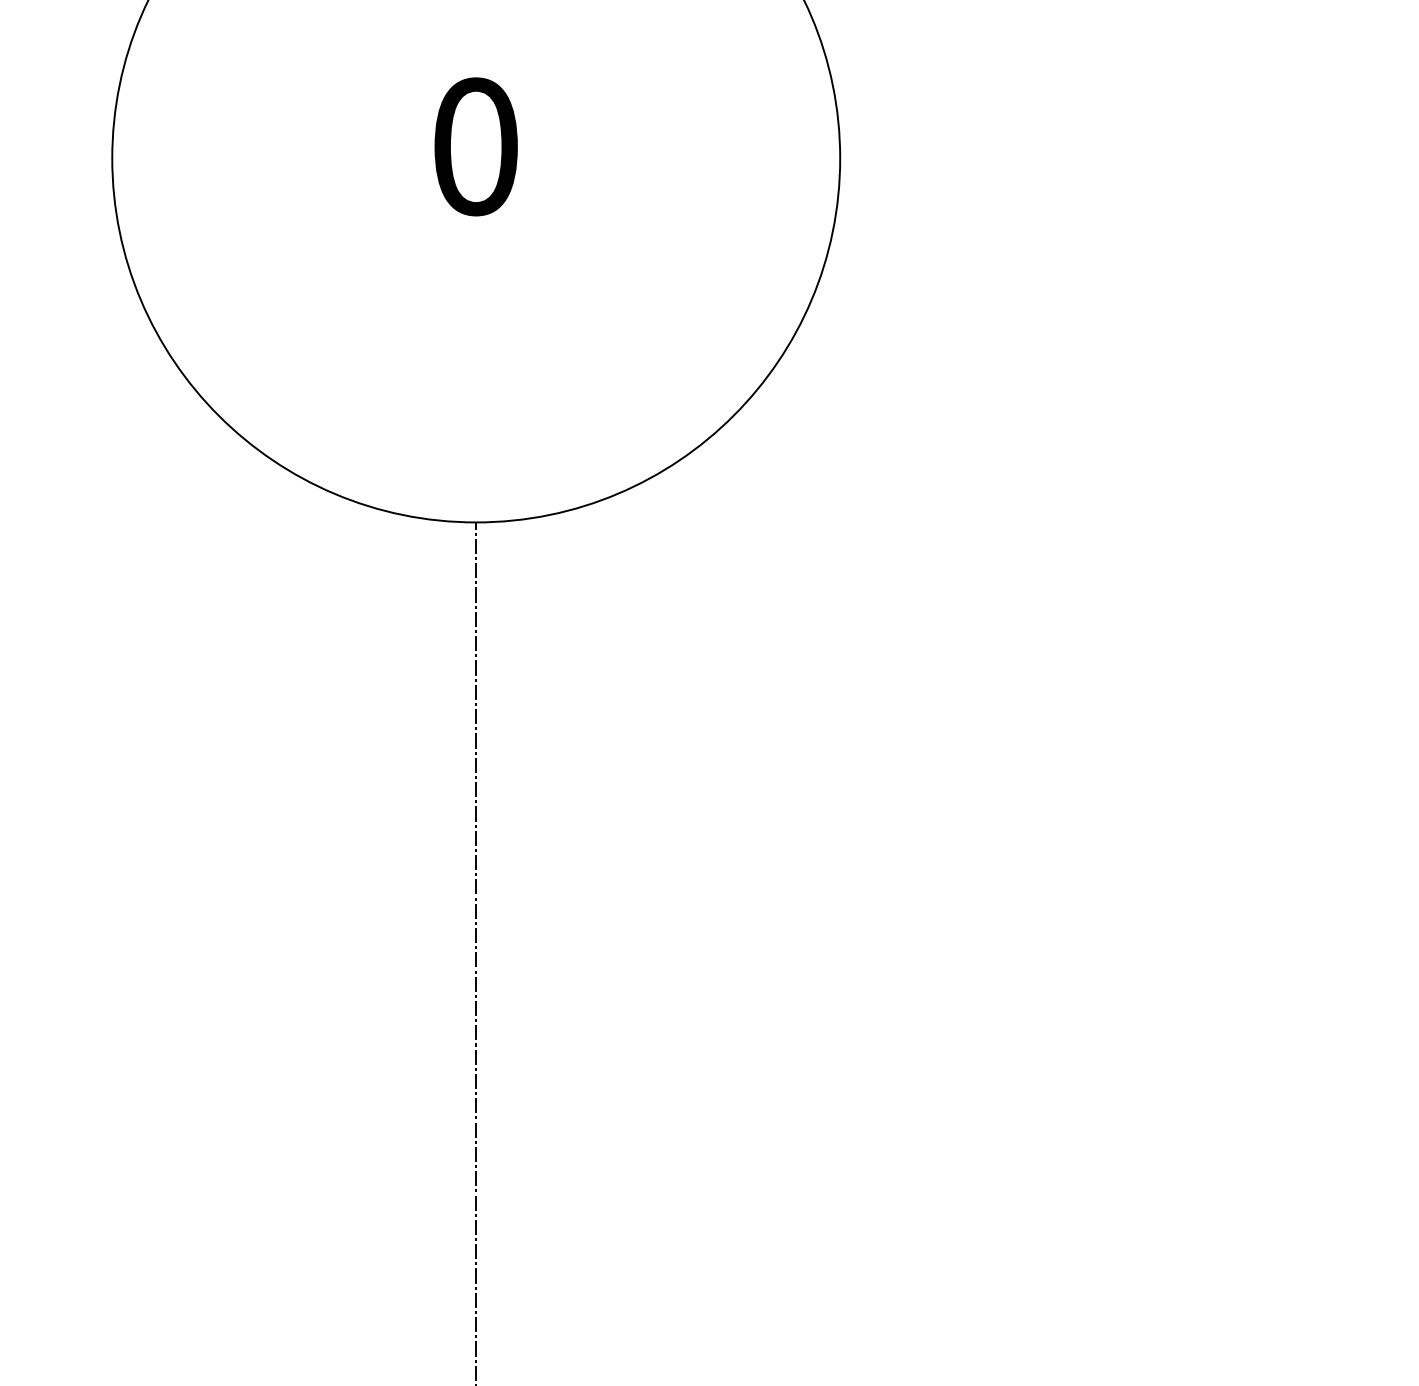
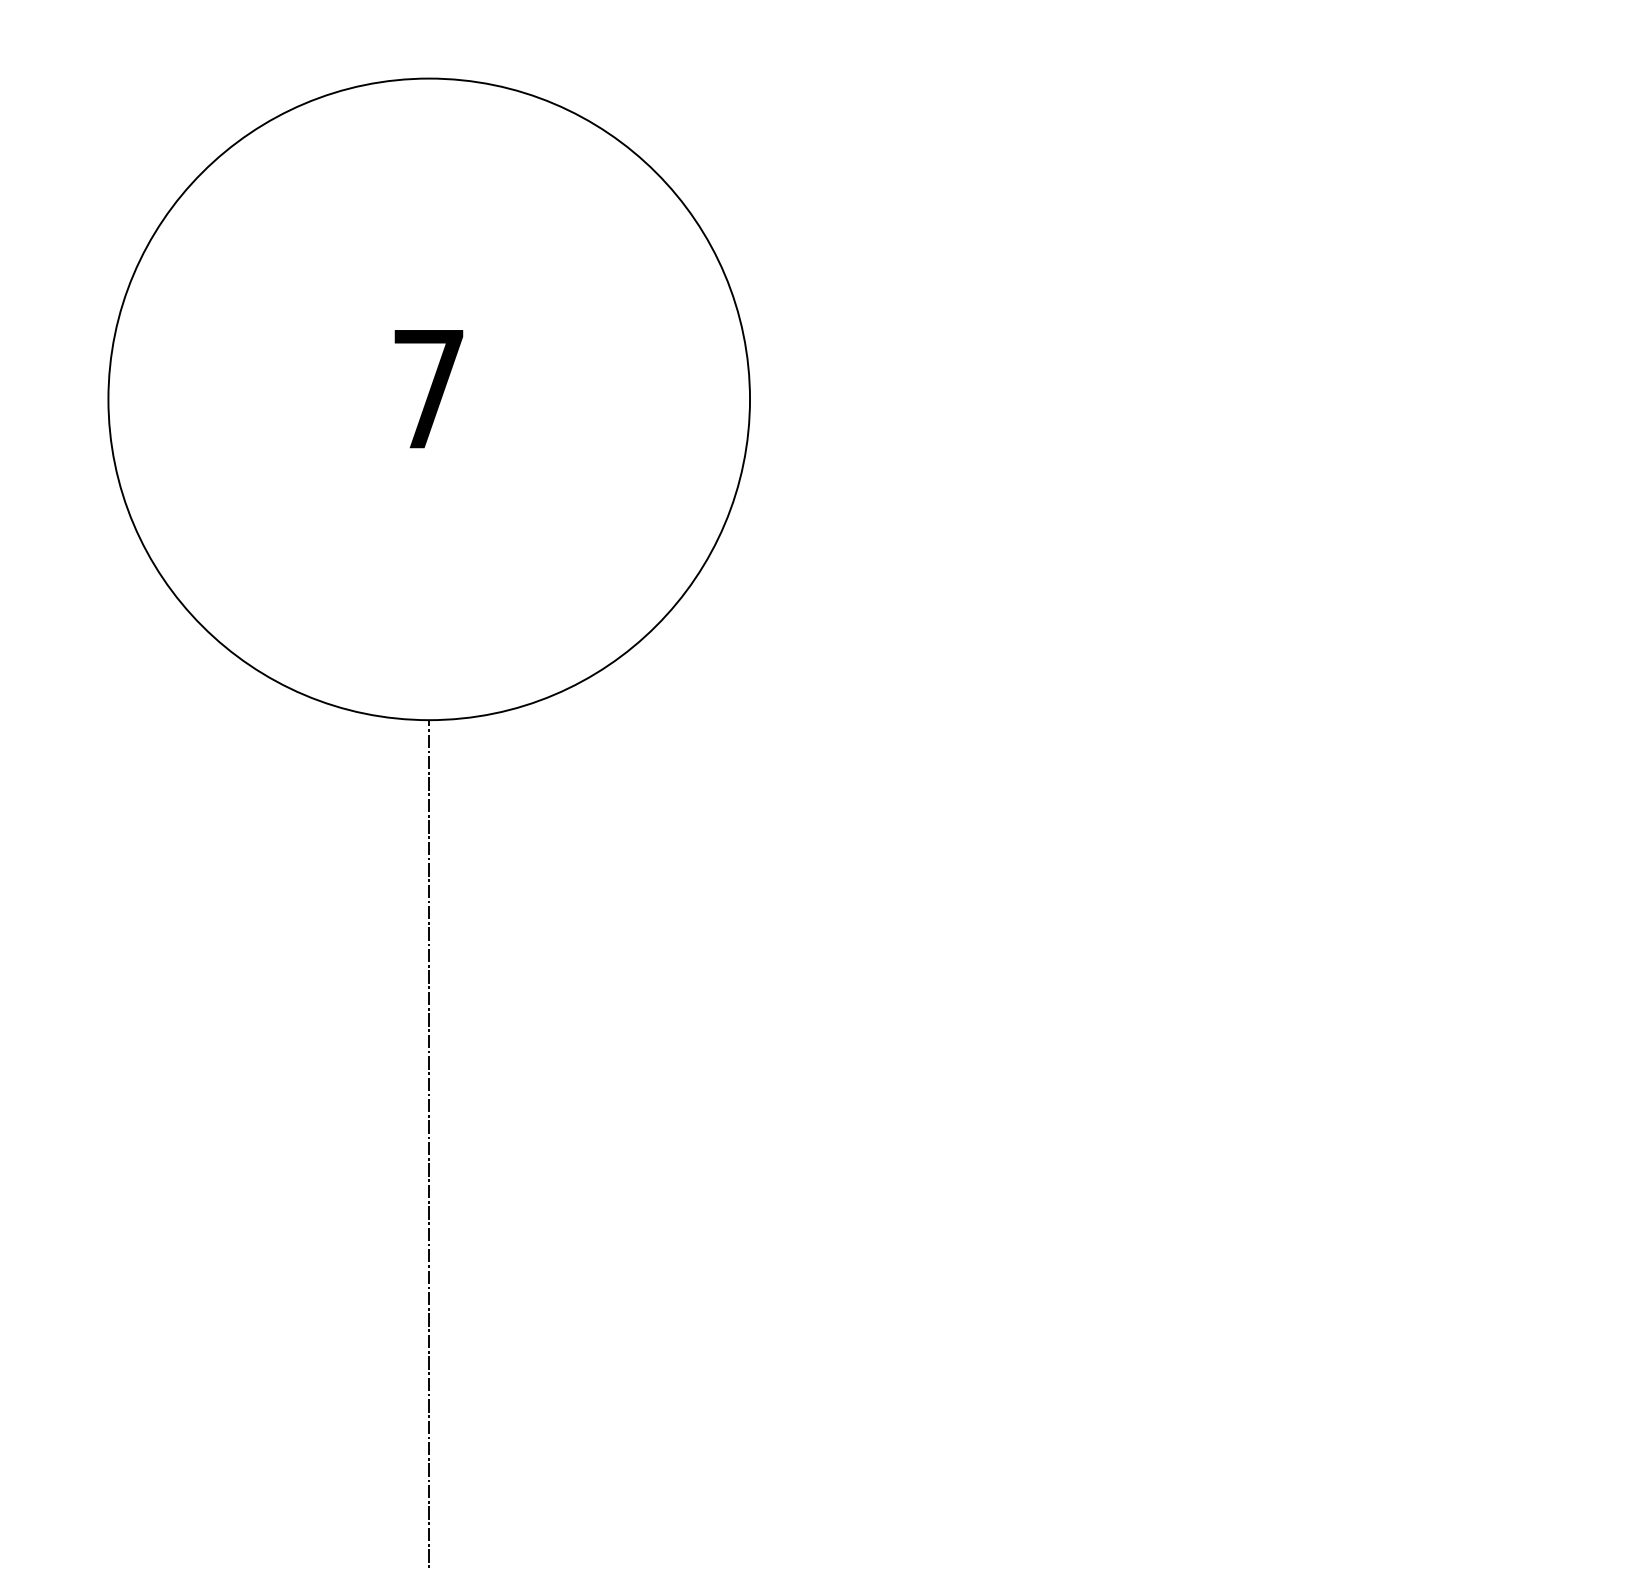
text: (475, 147) -> (428, 389), 0 -> 7

